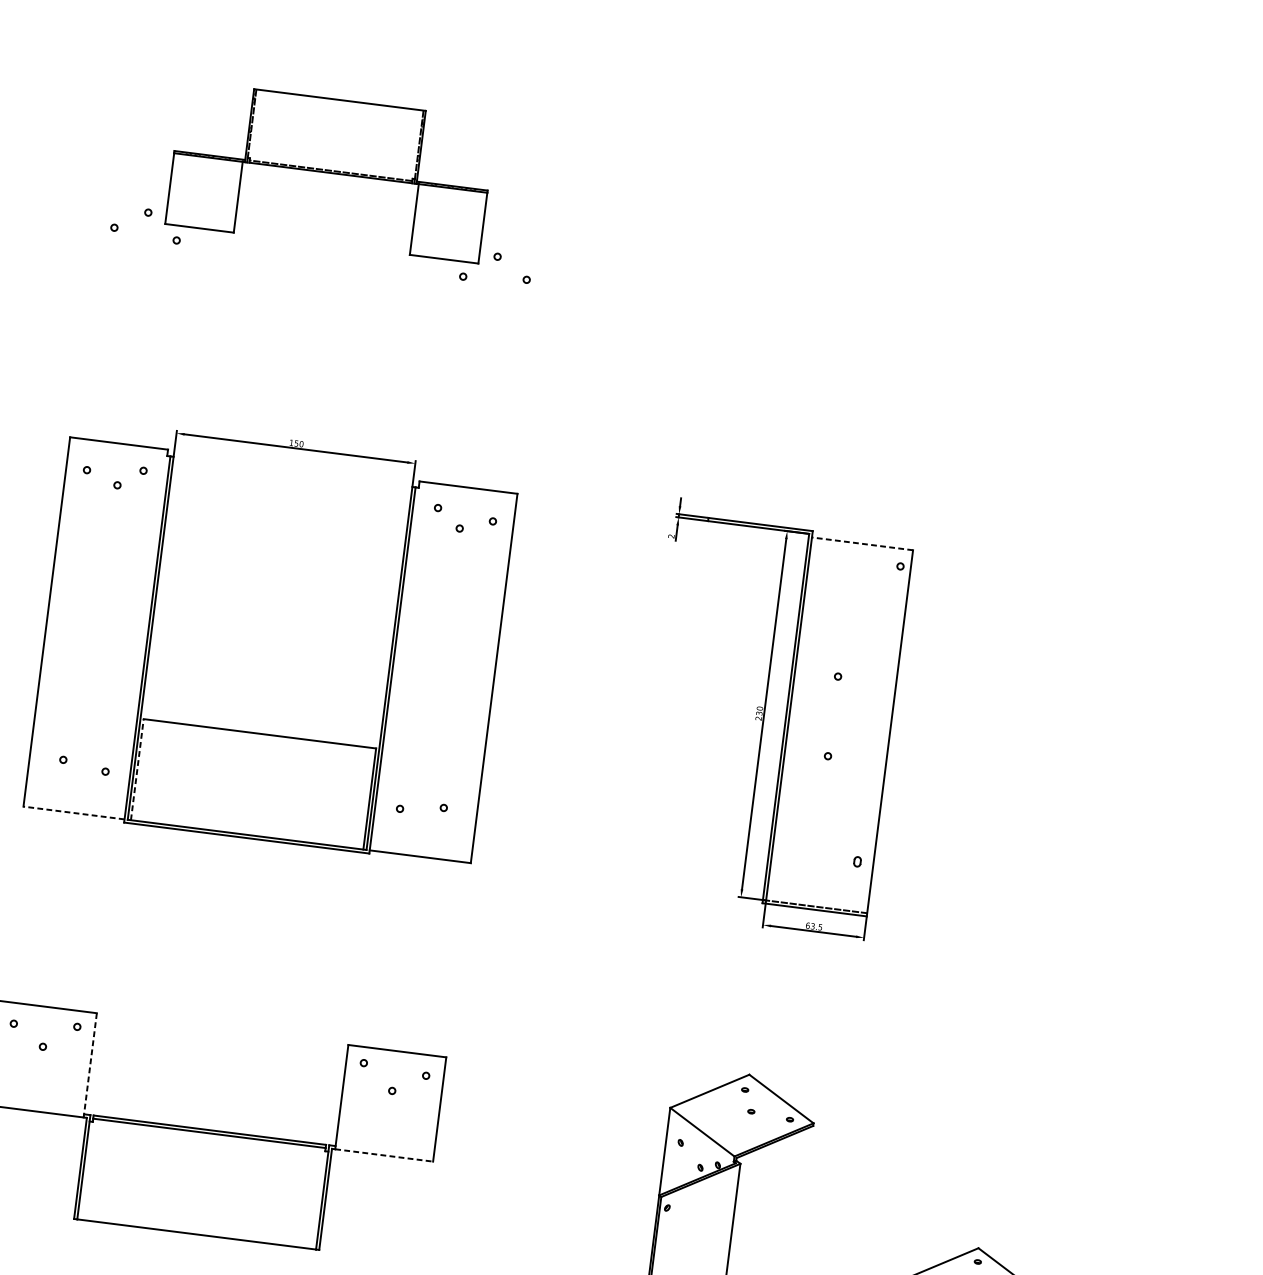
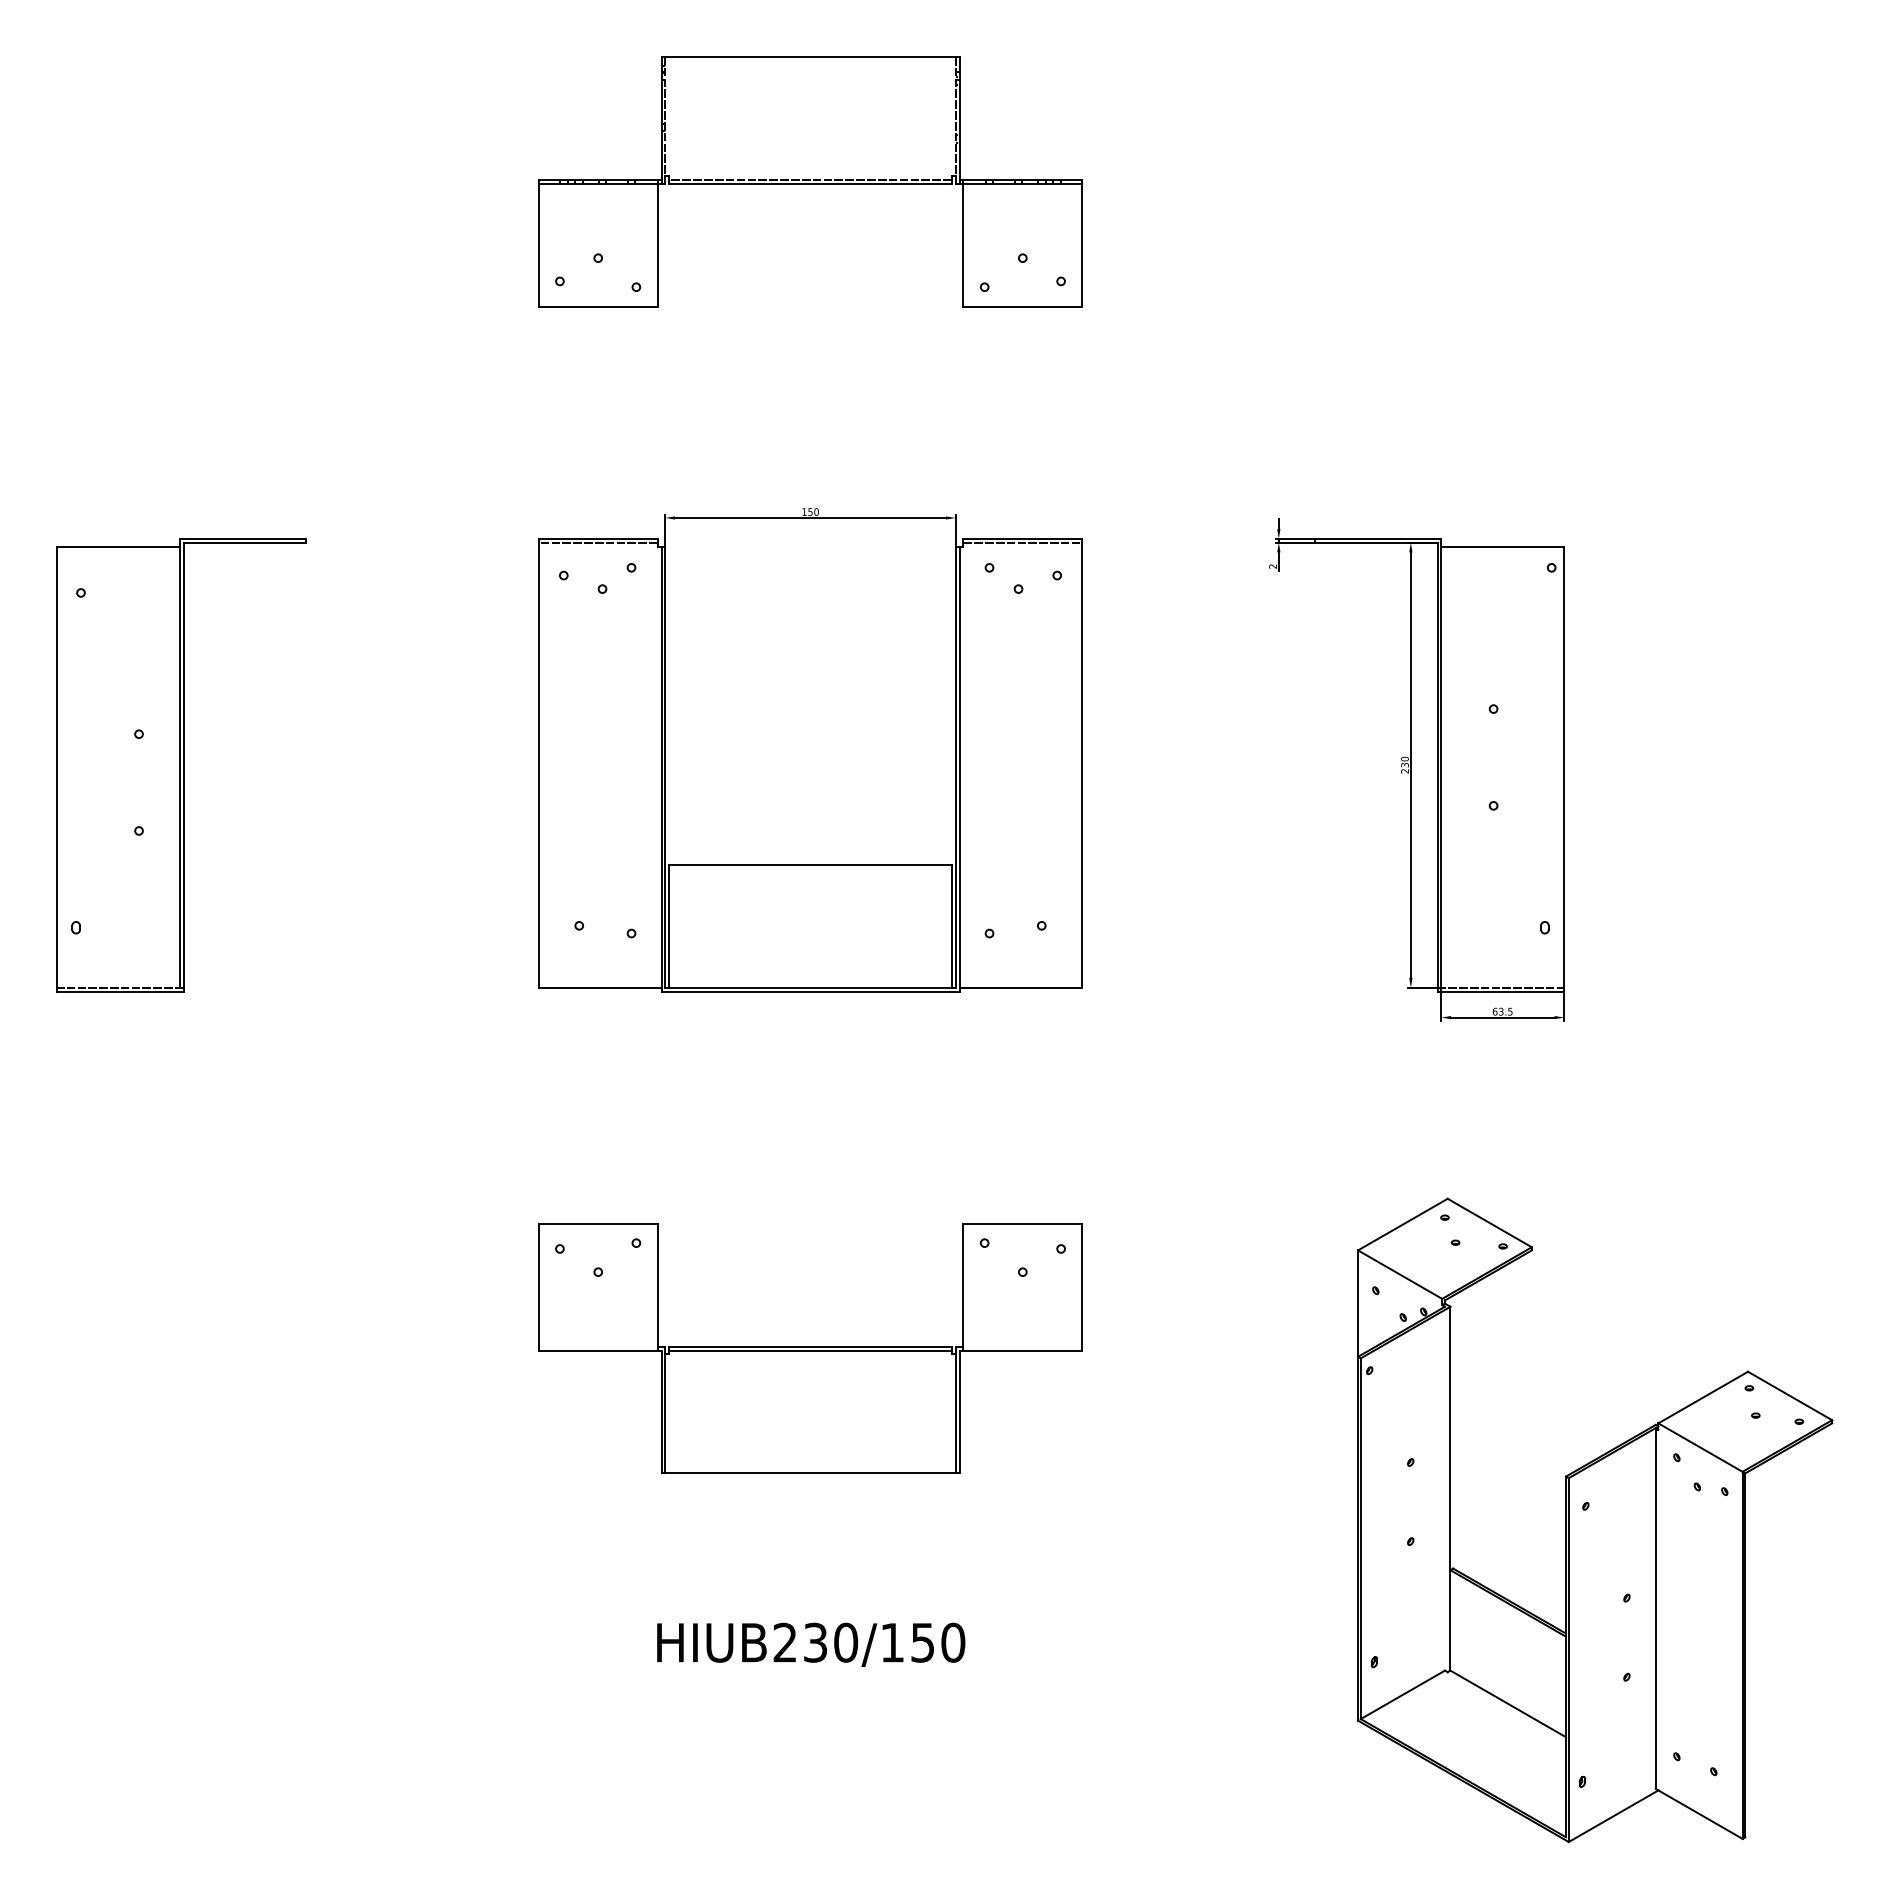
part: (330, 171) -> (810, 181), size x1.43
line: (118, 446) -> (597, 542), added
line: (467, 490) -> (1022, 542), added
line: (862, 543) -> (1502, 546), dashed -> solid
line: (137, 769) -> (669, 925), dashed -> solid
line: (73, 812) -> (599, 987), dashed -> solid
line: (90, 1065) -> (657, 1287), dashed -> solid
line: (383, 1155) -> (1022, 1350), dashed -> solid

